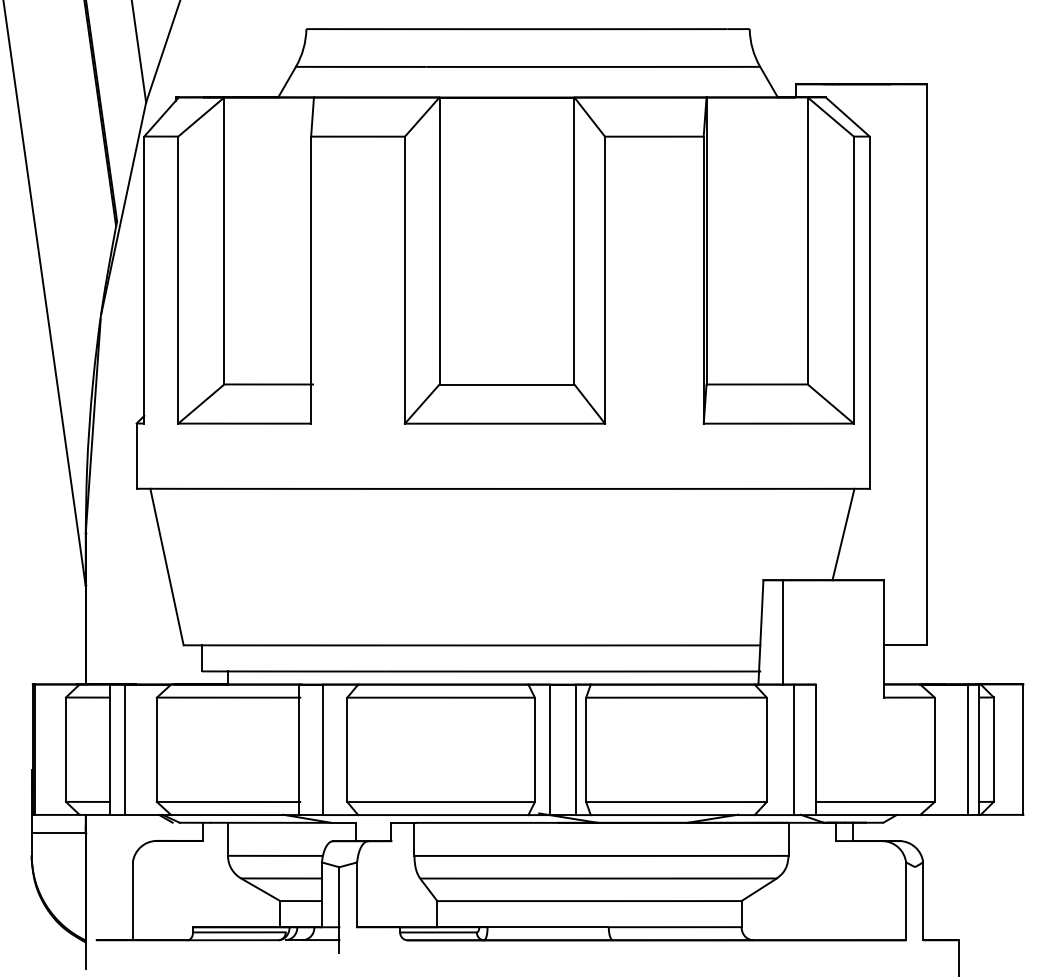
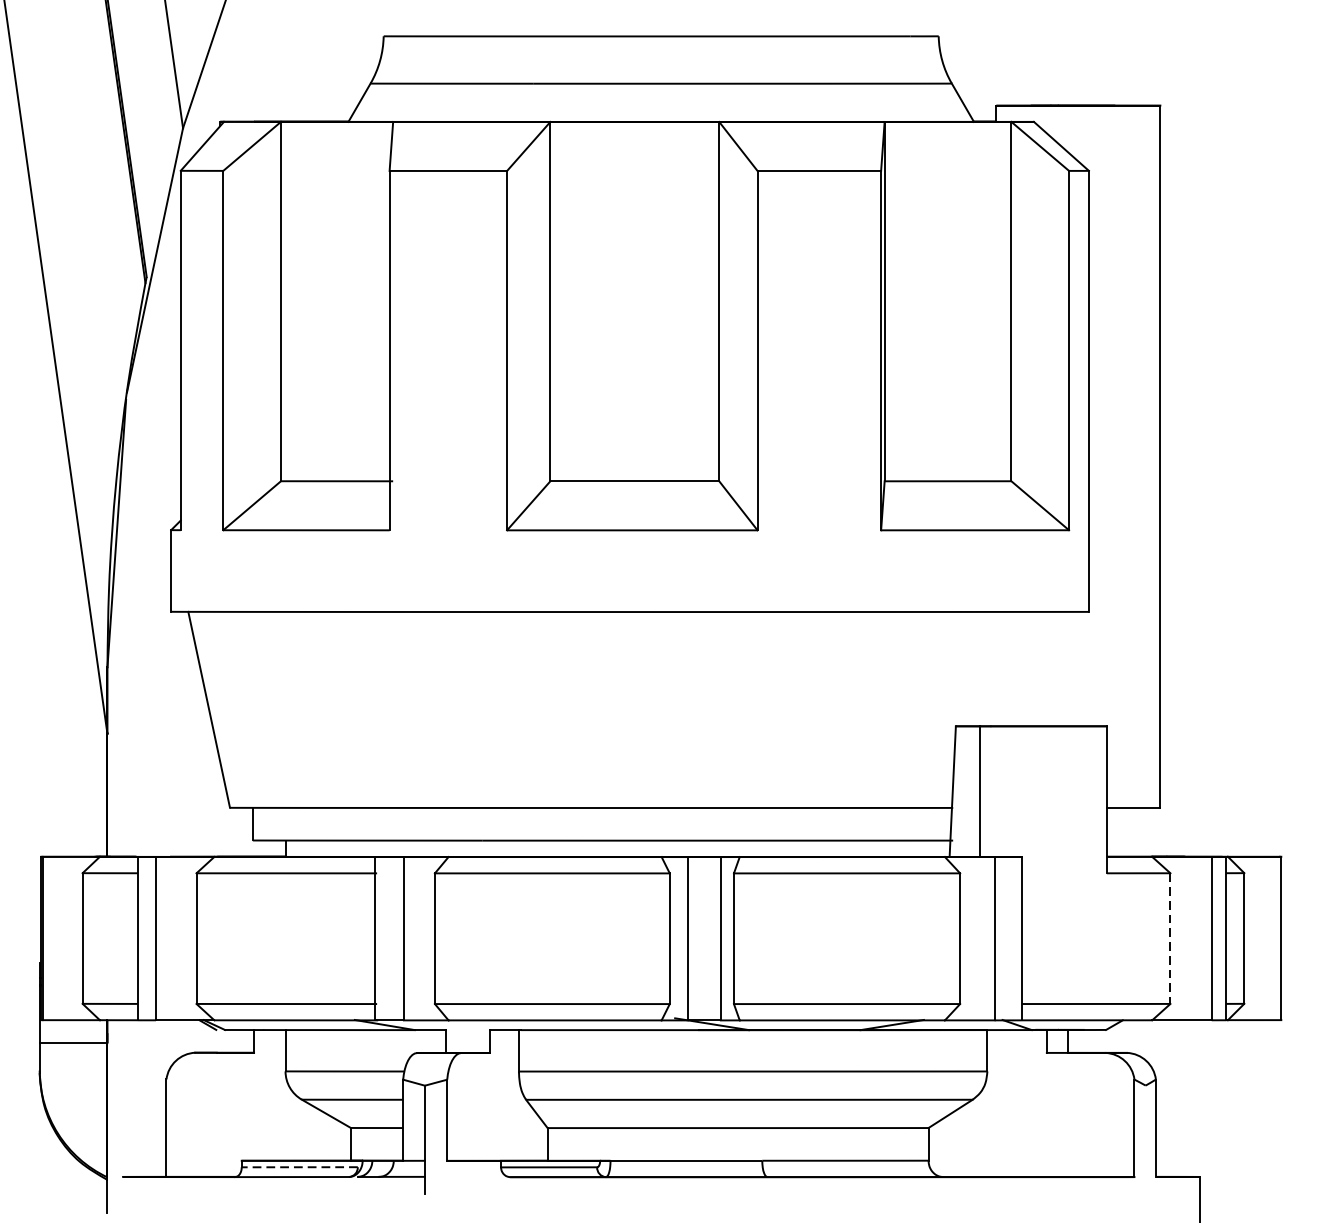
line: (843, 534) -> (1056, 669), removed
line: (934, 750) -> (1170, 939), solid -> dashed
line: (238, 932) -> (298, 1167), solid -> dashed

